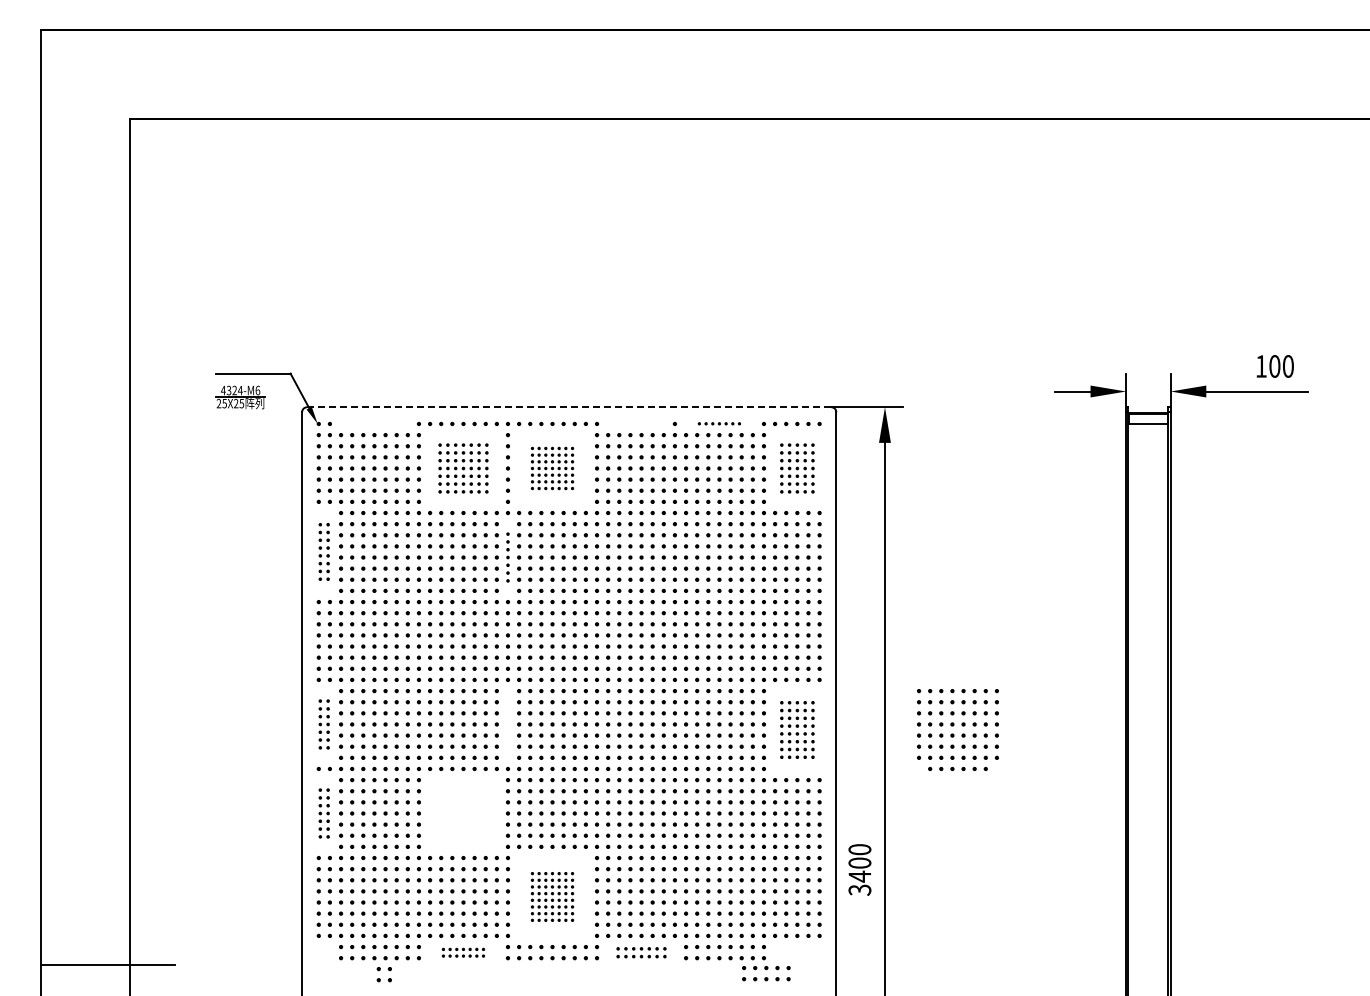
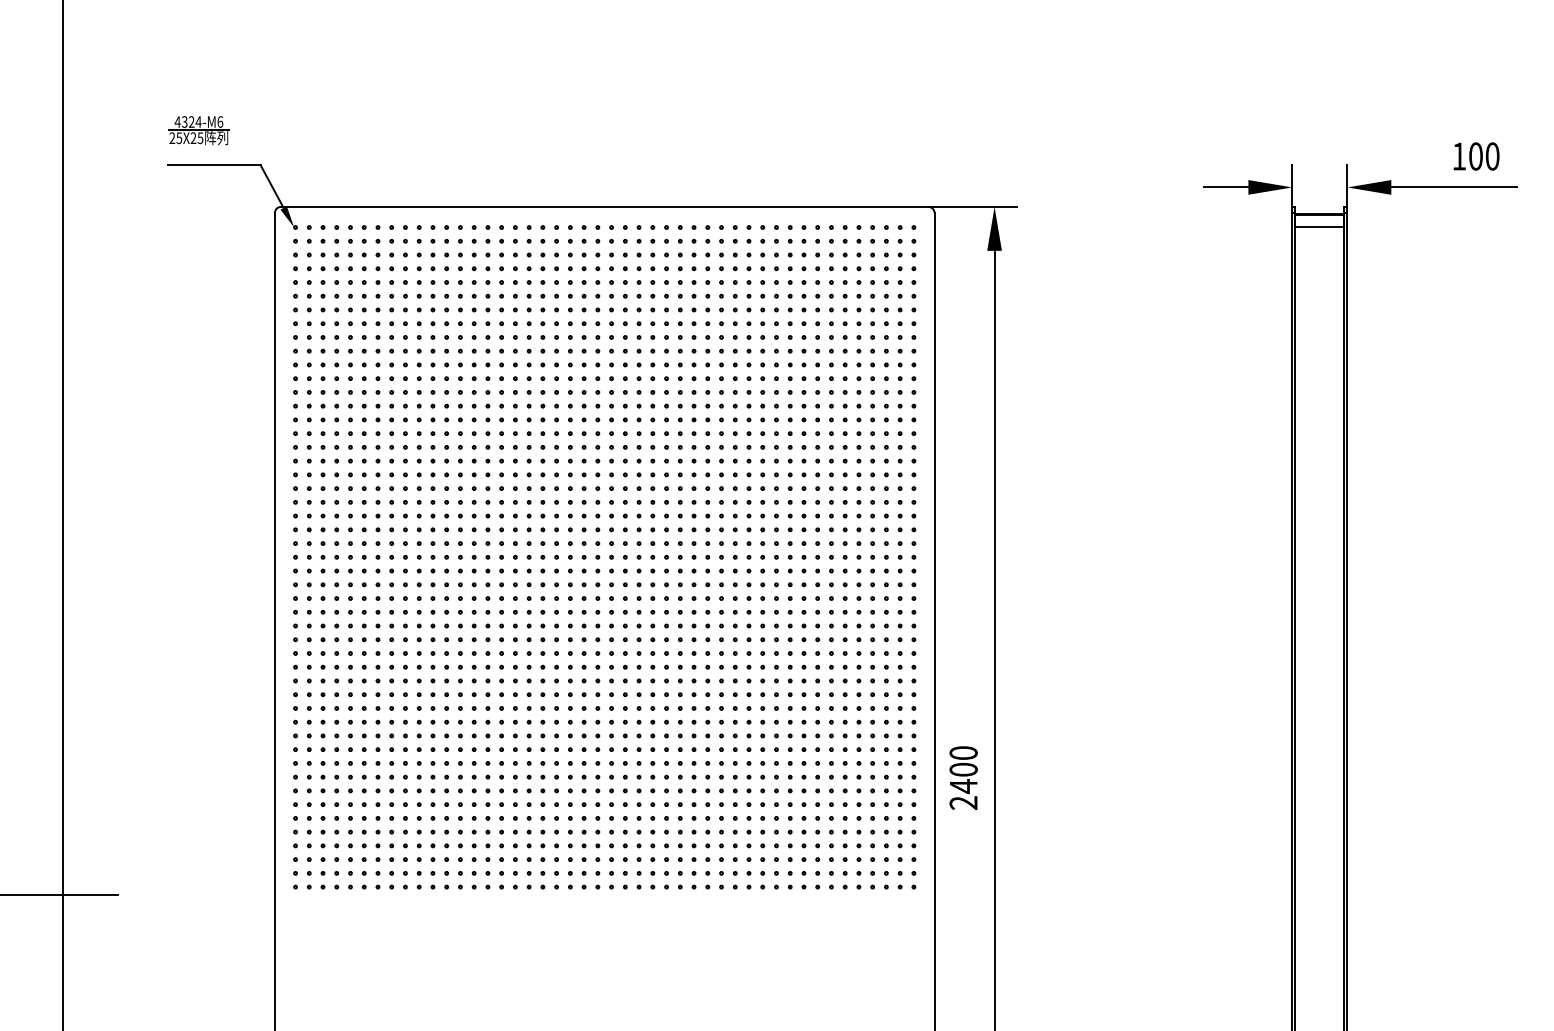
part: (240, 397) -> (198, 130), moved
line: (568, 407) -> (603, 207), dashed -> solid
part: (374, 423) -> (364, 226), added
part: (635, 423) -> (686, 226), added
part: (719, 423) -> (790, 226), size x1.67
part: (463, 468) -> (474, 282), size x1.43
part: (552, 468) -> (584, 282), size x1.67
part: (797, 468) -> (886, 282), size x1.43
part: (323, 551) -> (301, 384), size x1.43
part: (507, 557) -> (528, 392), size x1.43
part: (323, 724) -> (301, 598), size x1.43
part: (507, 724) -> (528, 598), added
part: (797, 729) -> (886, 604), size x1.43
part: (957, 729) -> (1084, 604), removed
part: (323, 813) -> (301, 708), size x1.43
part: (463, 813) -> (474, 708), added
text: (860, 889) -> (964, 802), 3400 -> 2400
part: (552, 896) -> (584, 810), size x1.67
part: (463, 952) -> (474, 880), size x1.67
part: (641, 952) -> (693, 880), size x1.43
part: (766, 973) -> (886, 880), moved
part: (383, 974) -> (301, 880), moved

